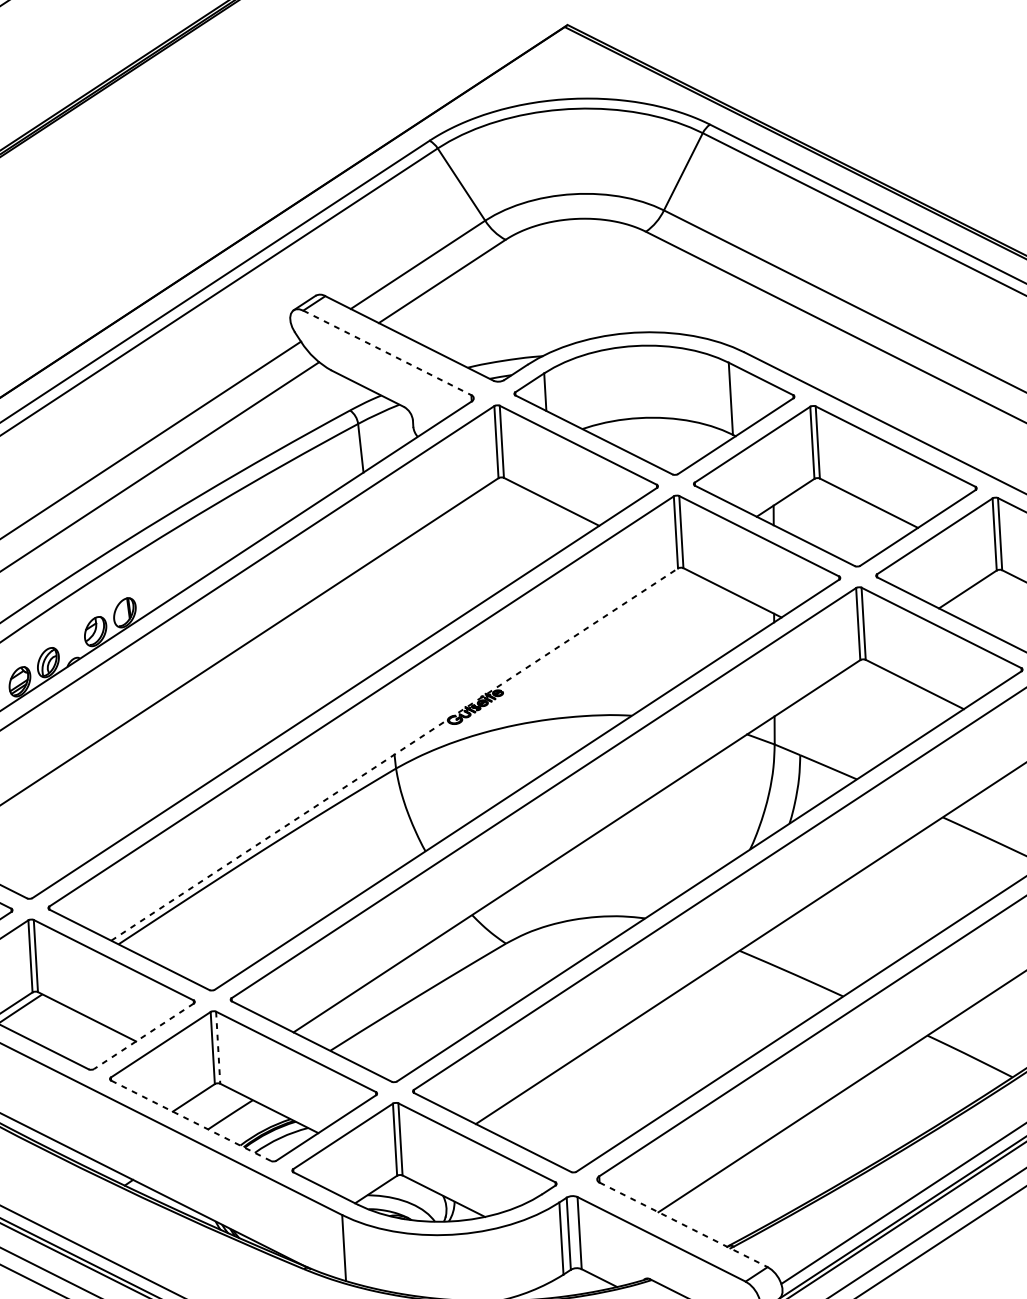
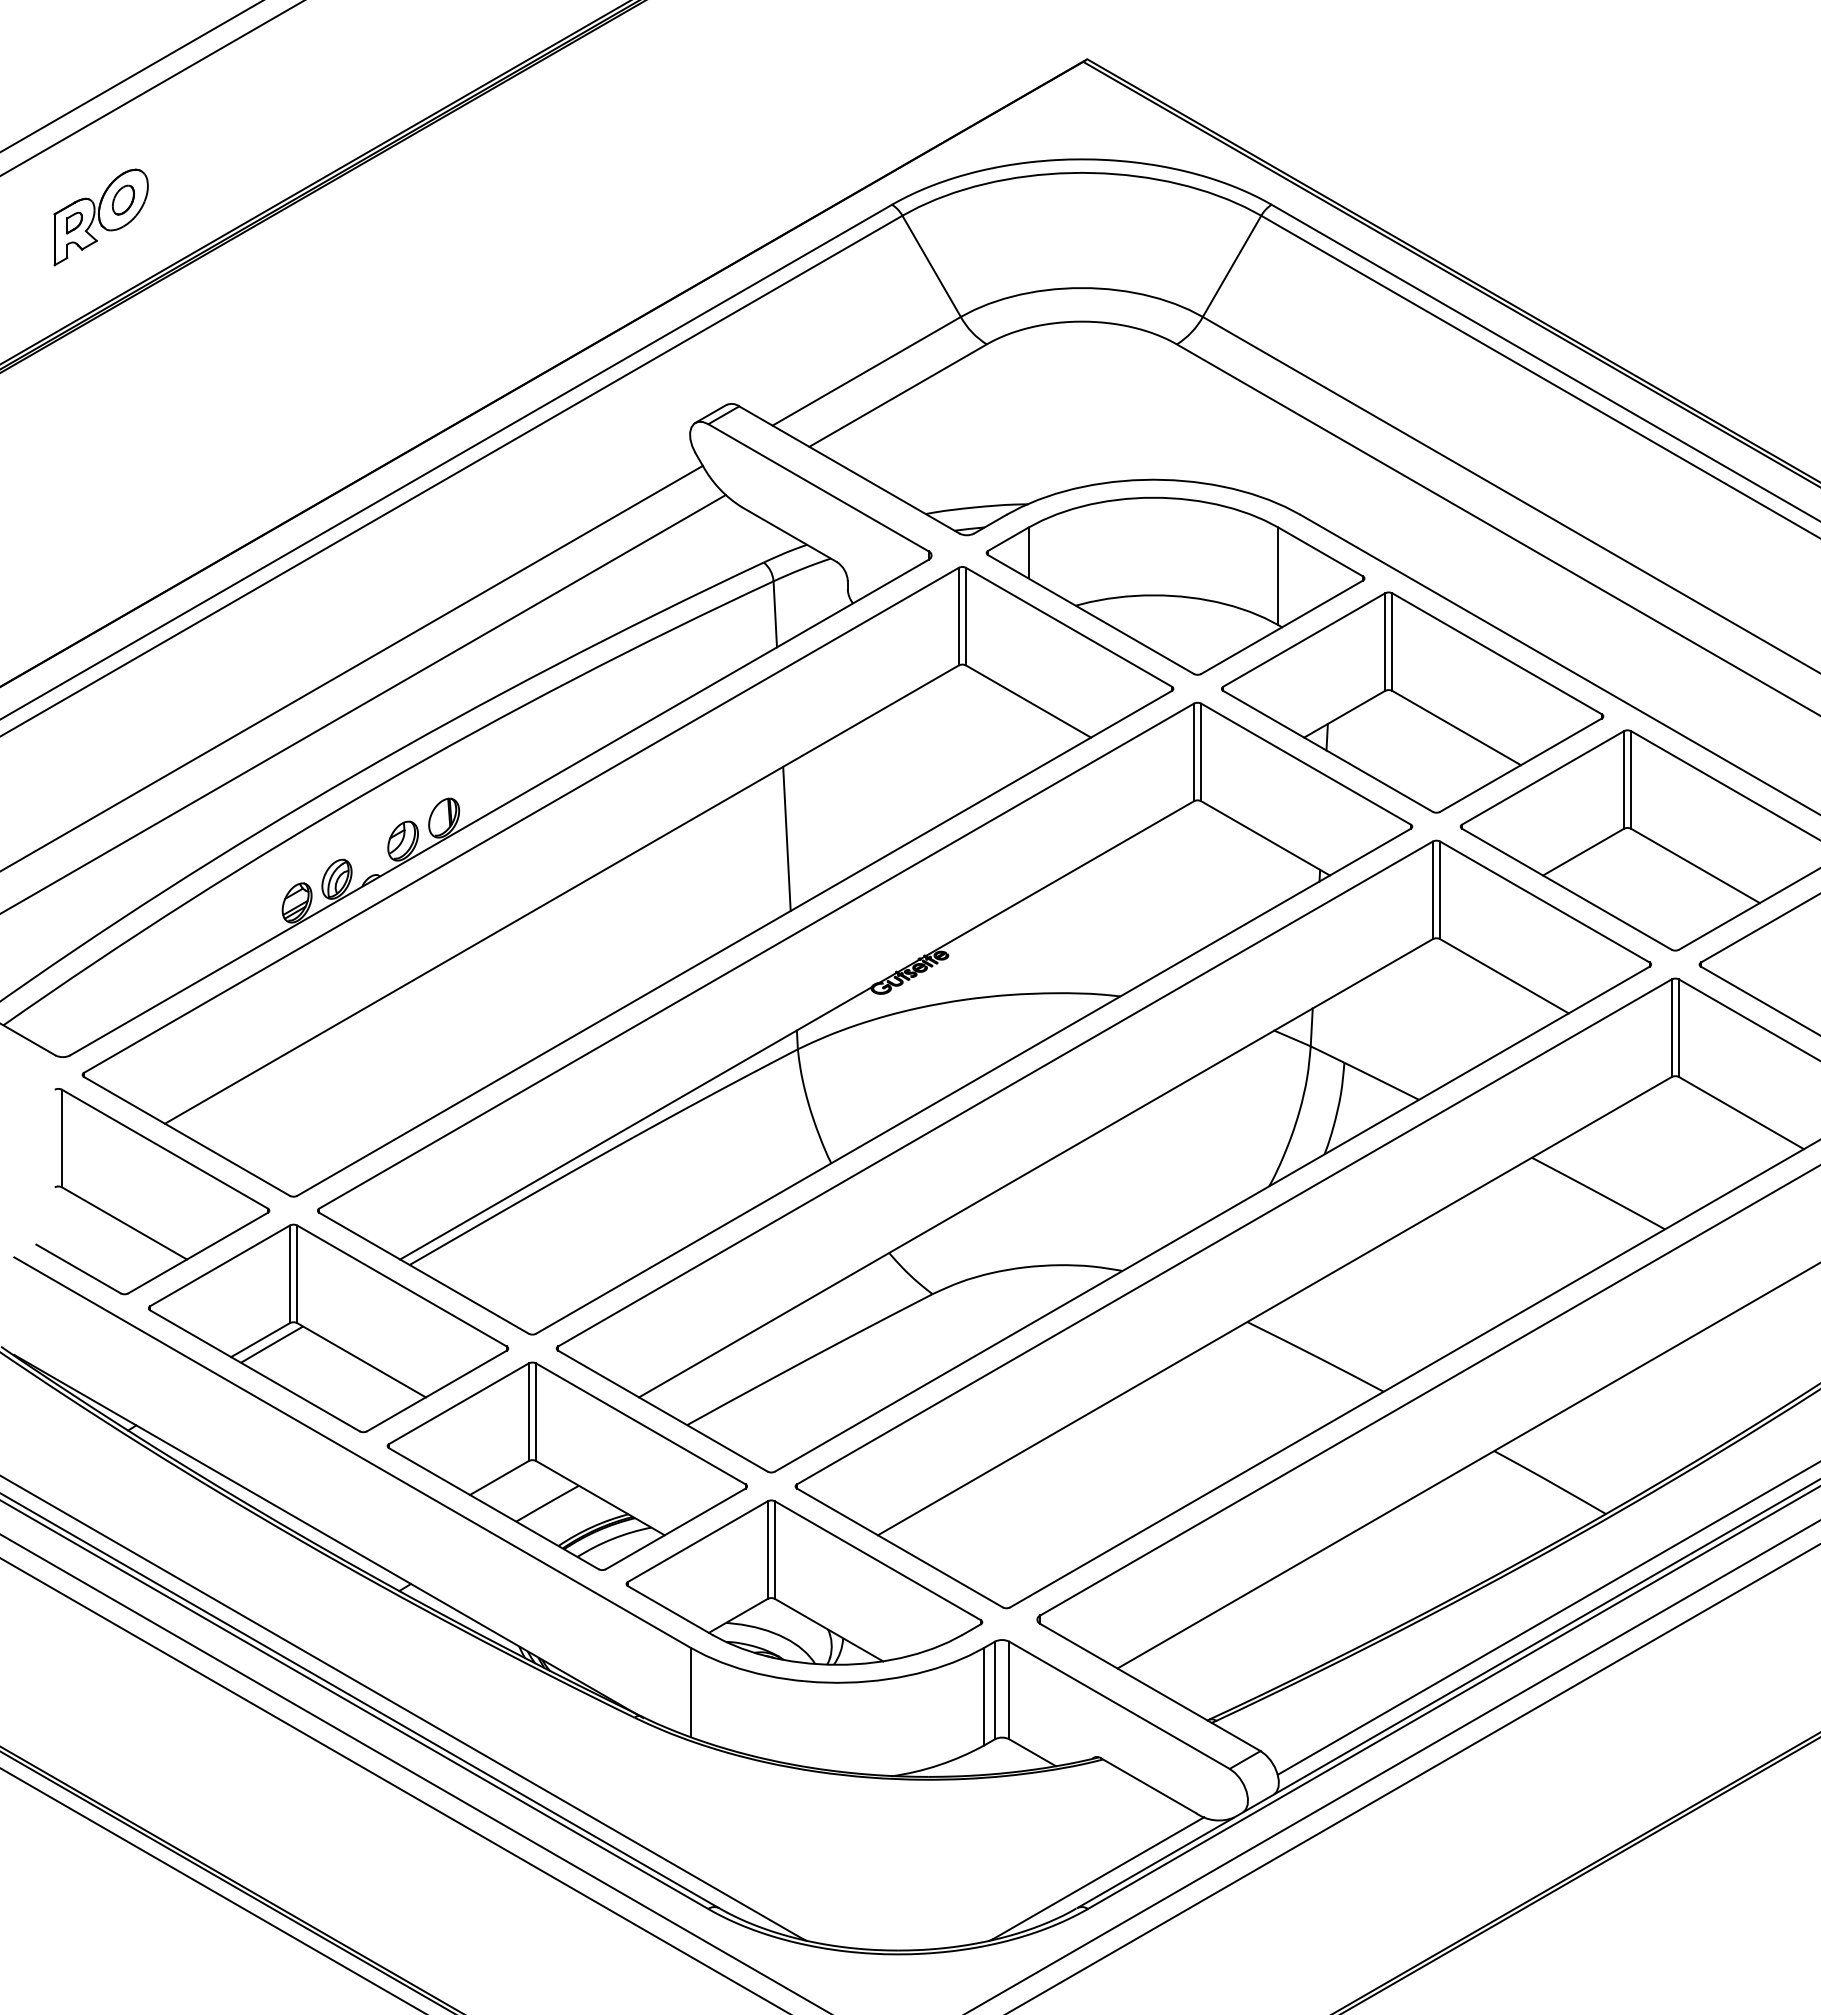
line: (387, 353) -> (818, 488), dashed -> solid
line: (378, 613) -> (786, 838), added
line: (394, 754) -> (797, 1030), dashed -> solid
line: (143, 1036) -> (436, 1391), dashed -> solid
line: (218, 1047) -> (536, 1412), dashed -> solid
line: (190, 1120) -> (493, 1508), dashed -> solid
line: (683, 1224) -> (1150, 1687), dashed -> solid

